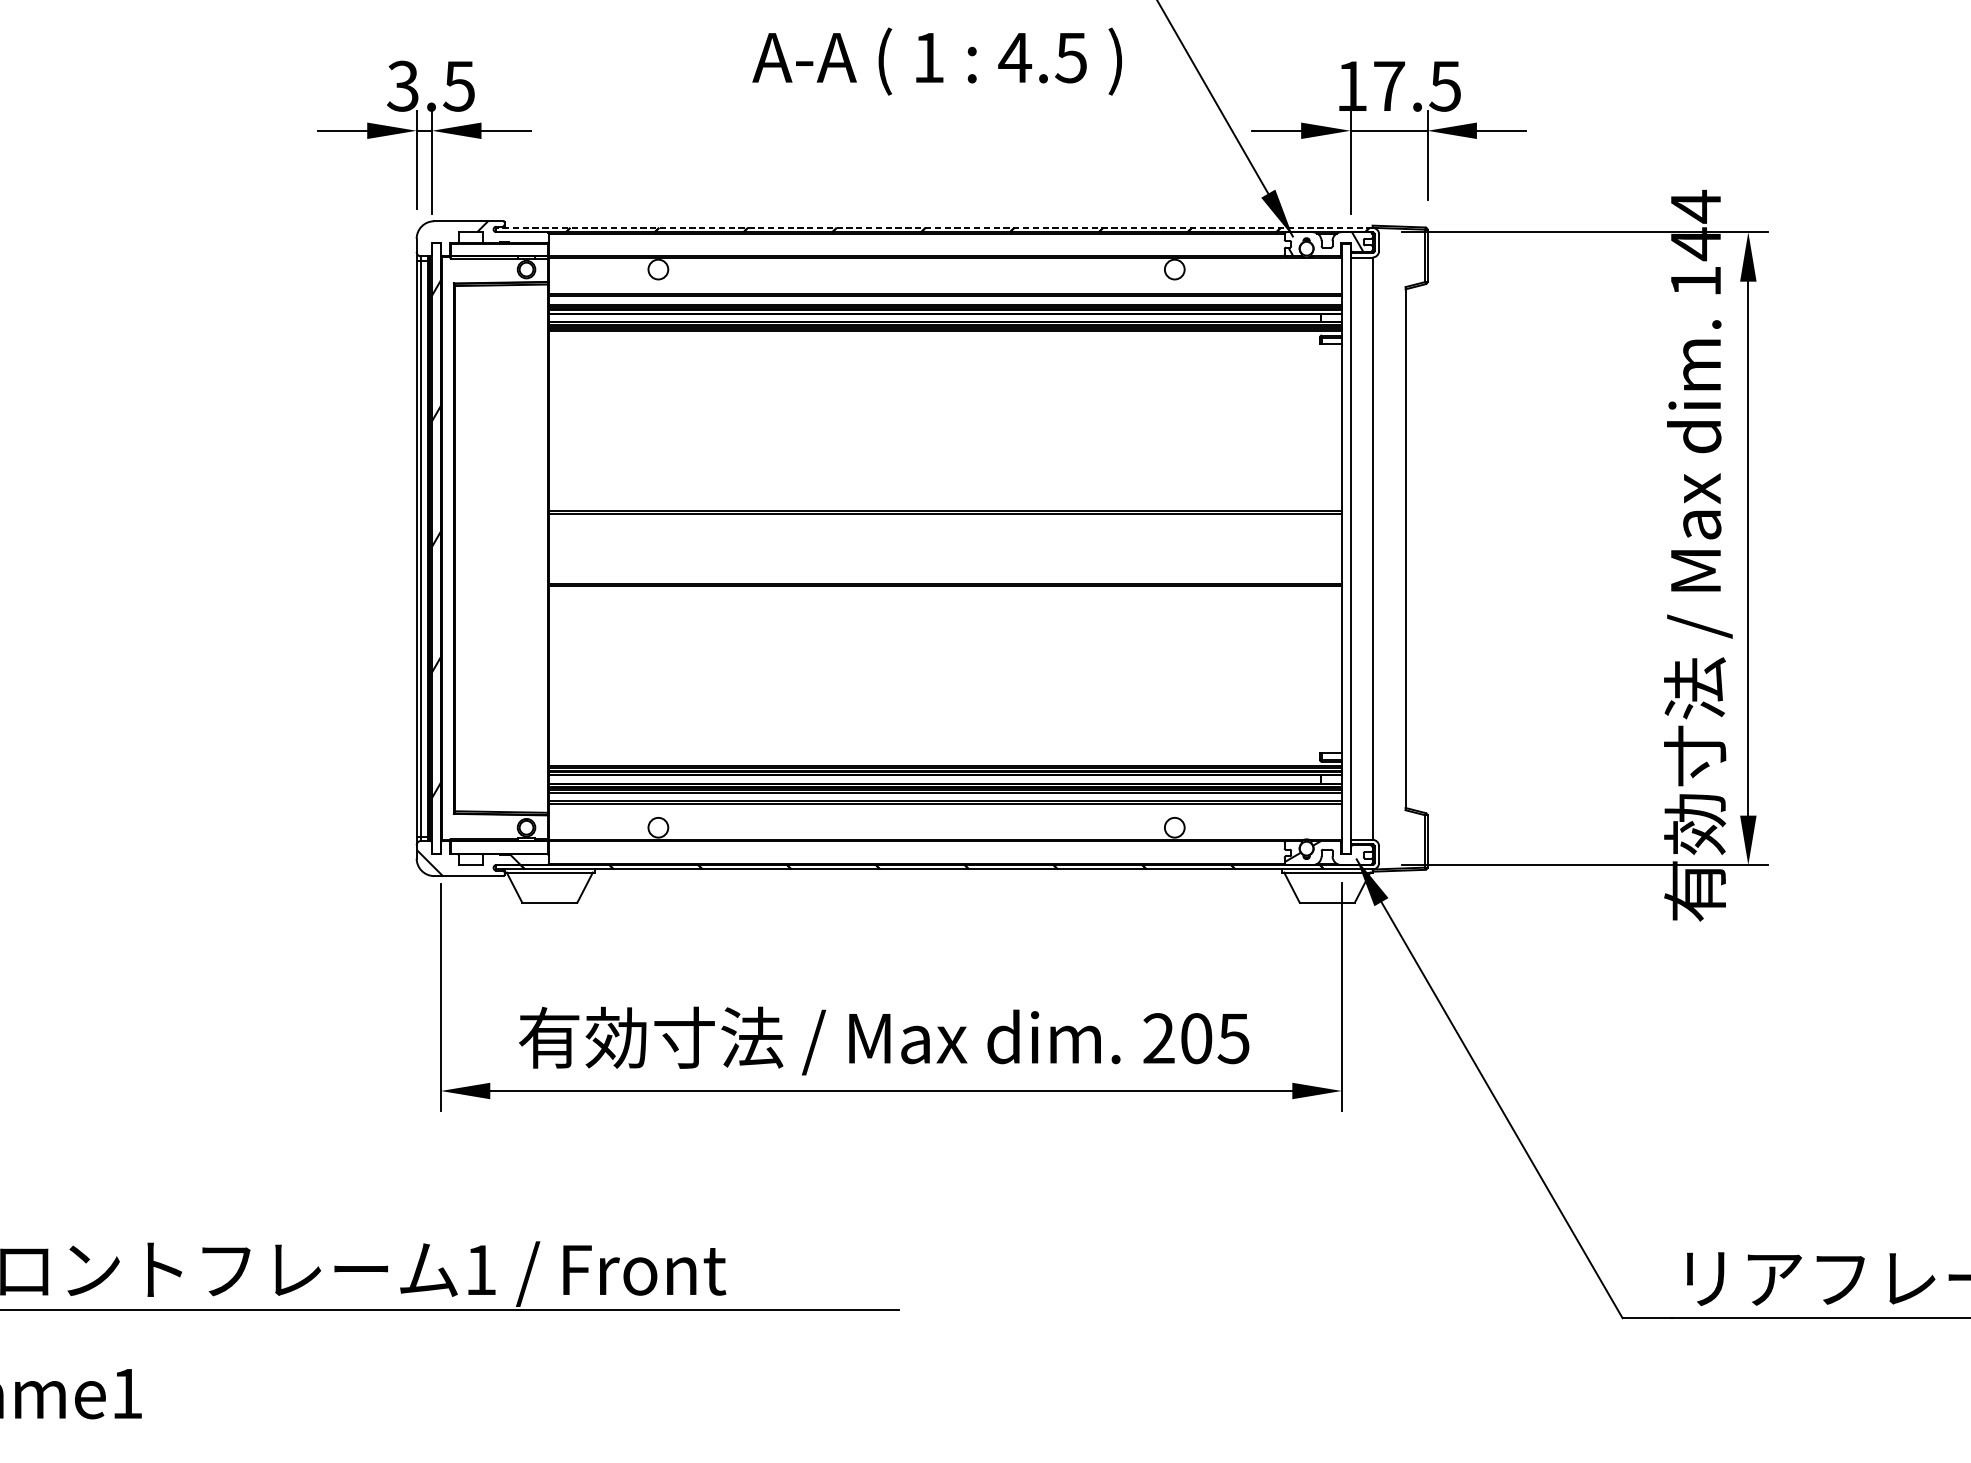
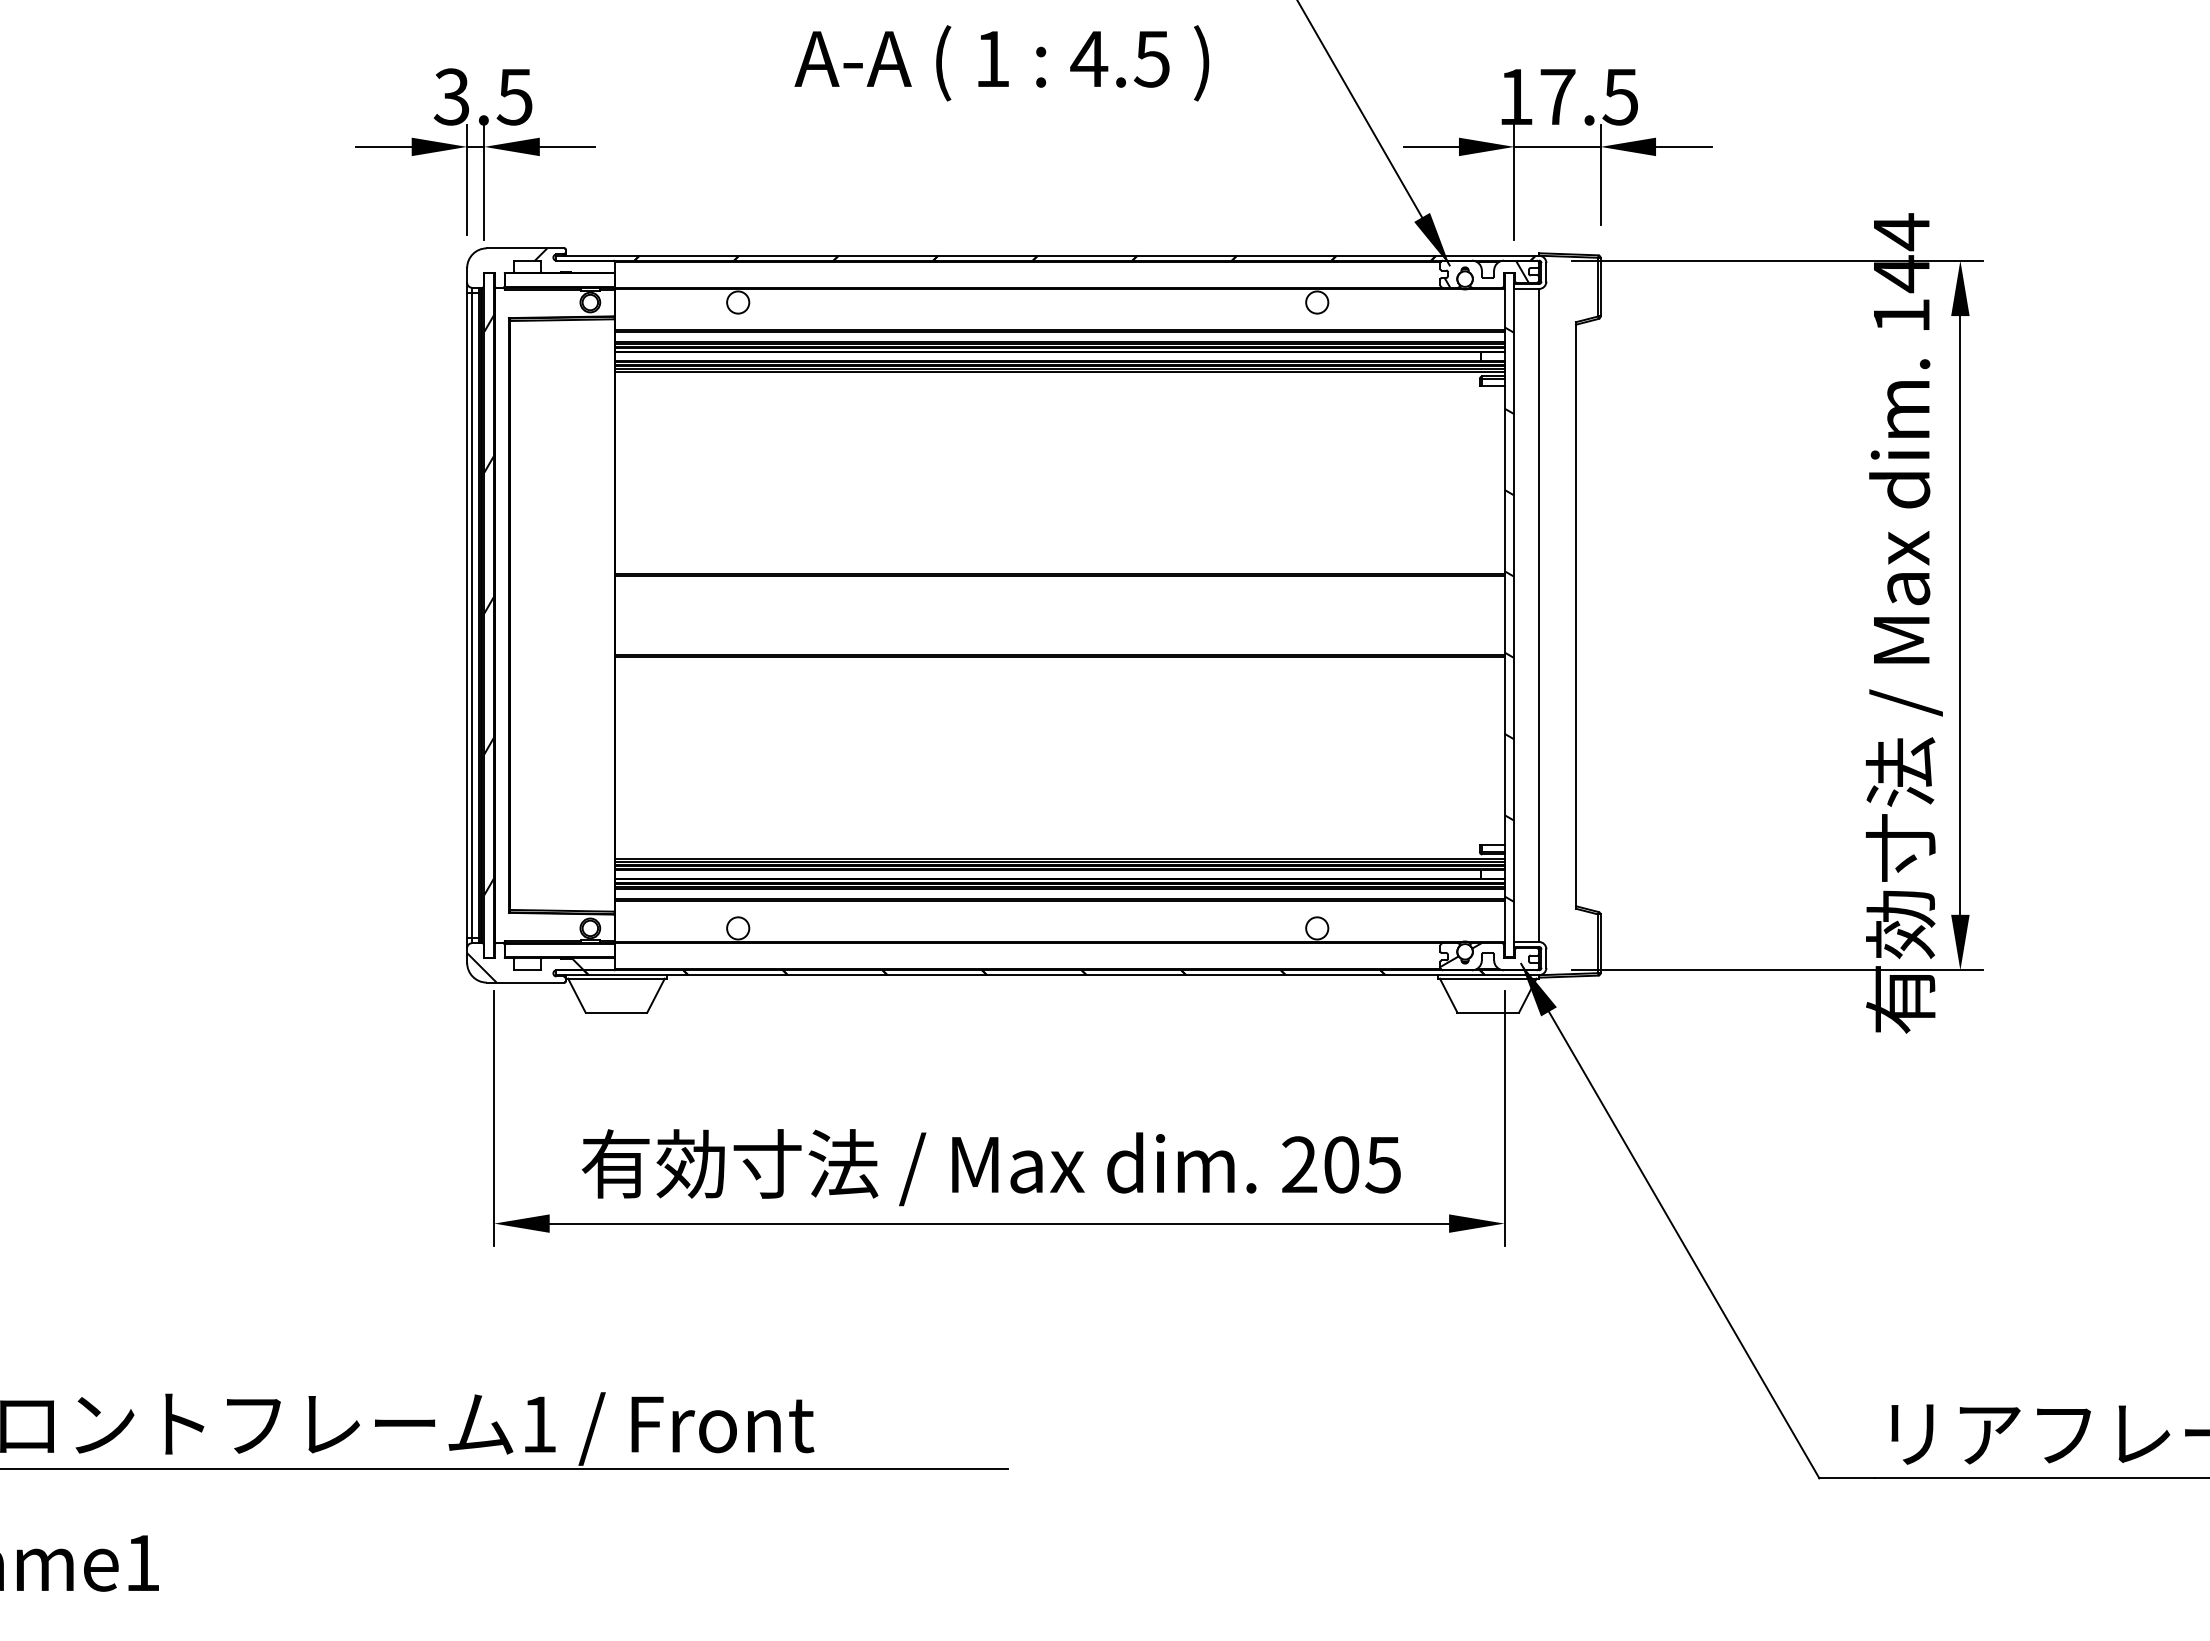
text: (936, 61) -> (1001, 63), moved
line: (934, 227) -> (1047, 255), dashed -> solid
hatch: (1346, 547) -> (1509, 614), added

